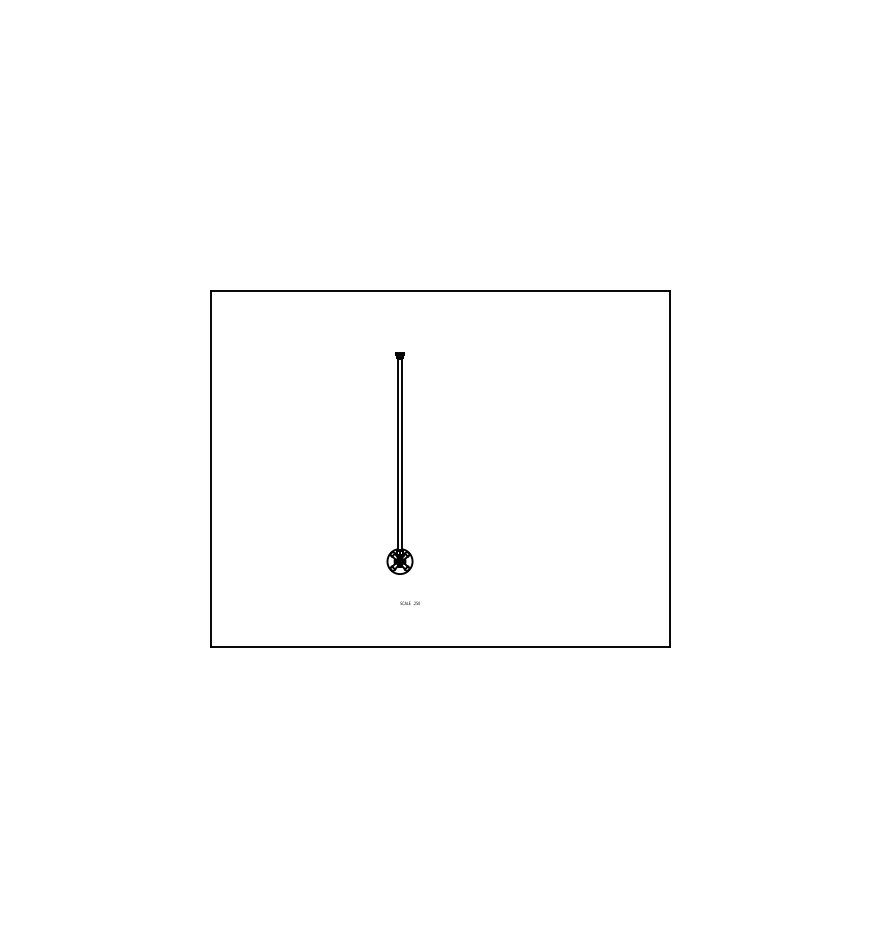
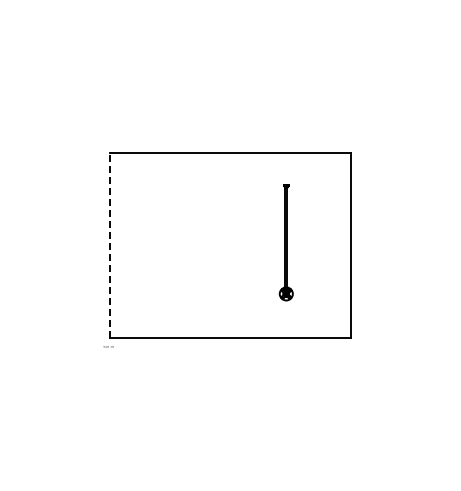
part: (398, 463) -> (285, 242), moved
line: (211, 469) -> (110, 245), solid -> dashed
text: (409, 602) -> (108, 346), moved

